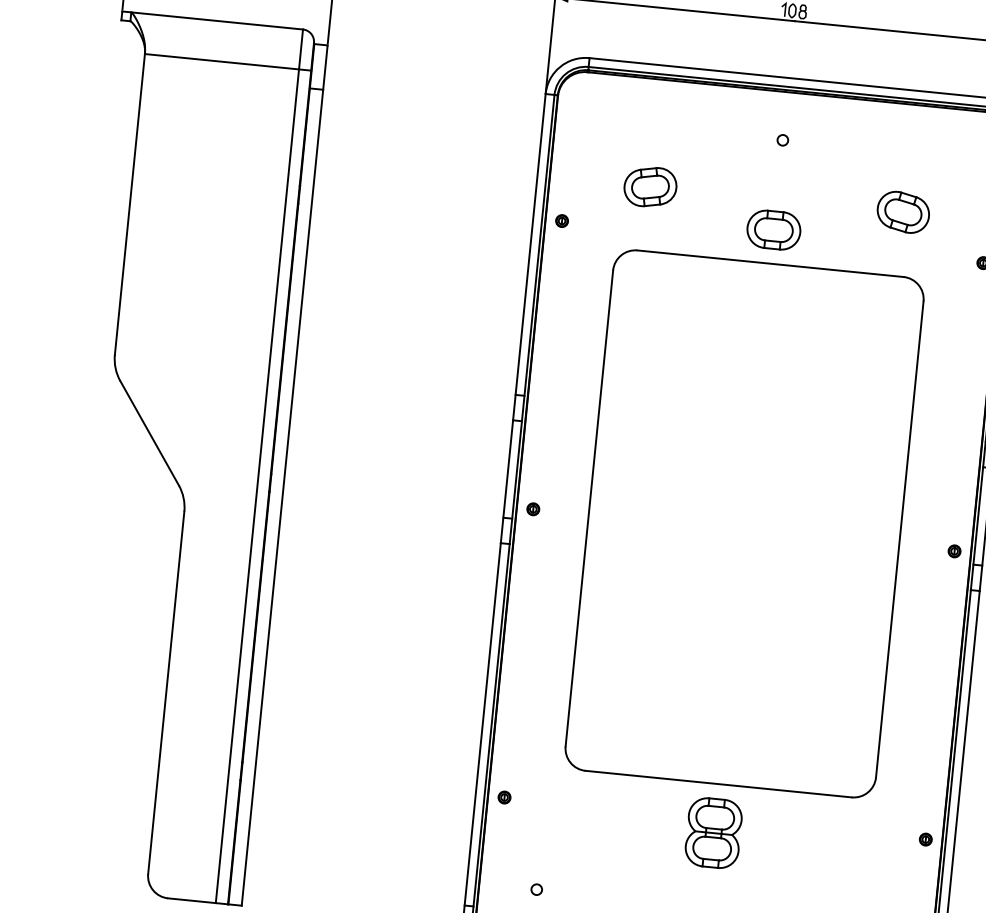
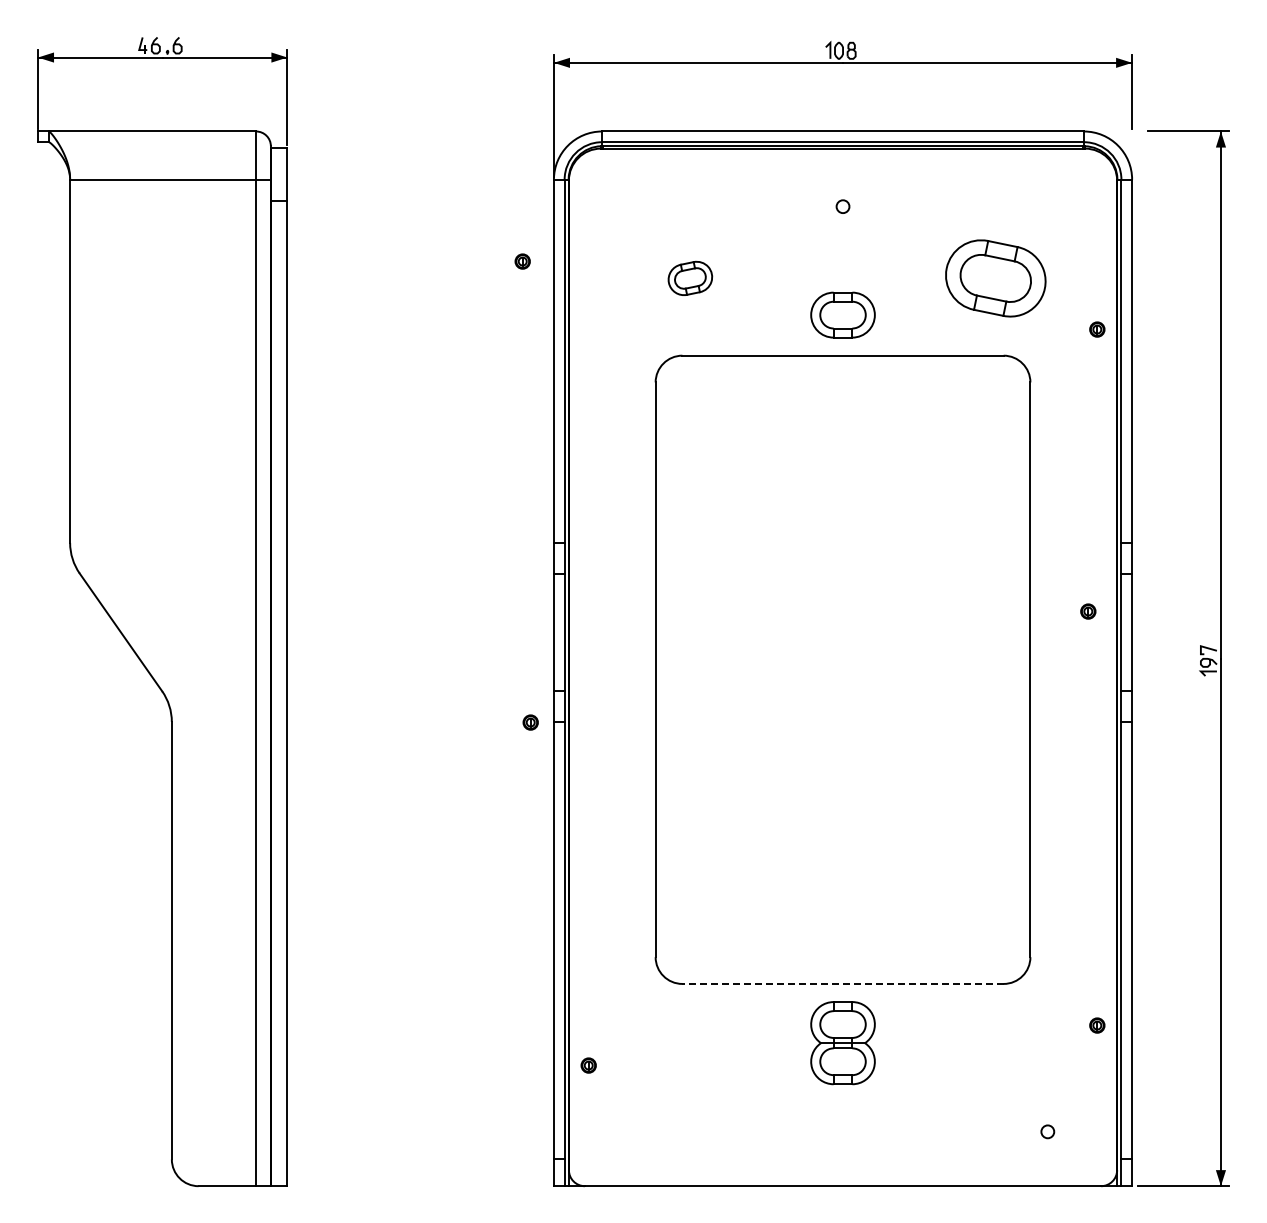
part: (650, 187) -> (690, 278), size x0.7
part: (903, 212) -> (995, 278), size x1.6
part: (561, 220) -> (522, 261), moved
part: (533, 509) -> (530, 722), moved
part: (954, 551) -> (1088, 611), moved
line: (719, 783) -> (843, 983), solid -> dashed
part: (504, 797) -> (588, 1065), moved
circle: (537, 889) -> (638, 1131), removed

